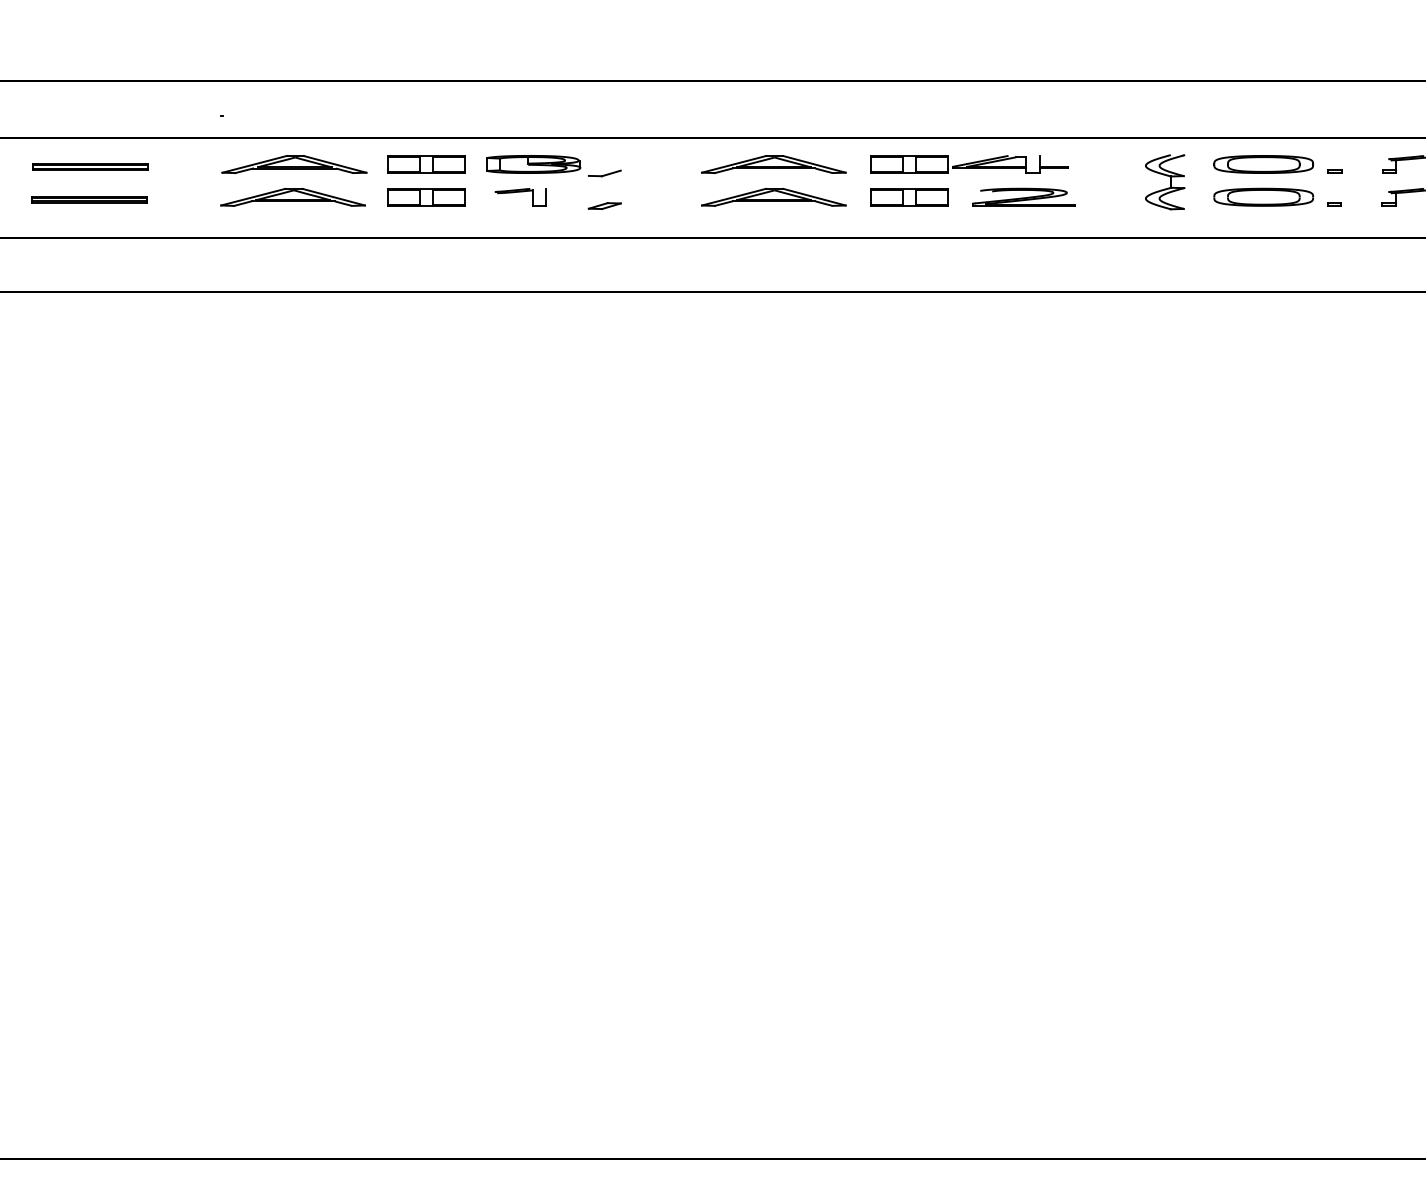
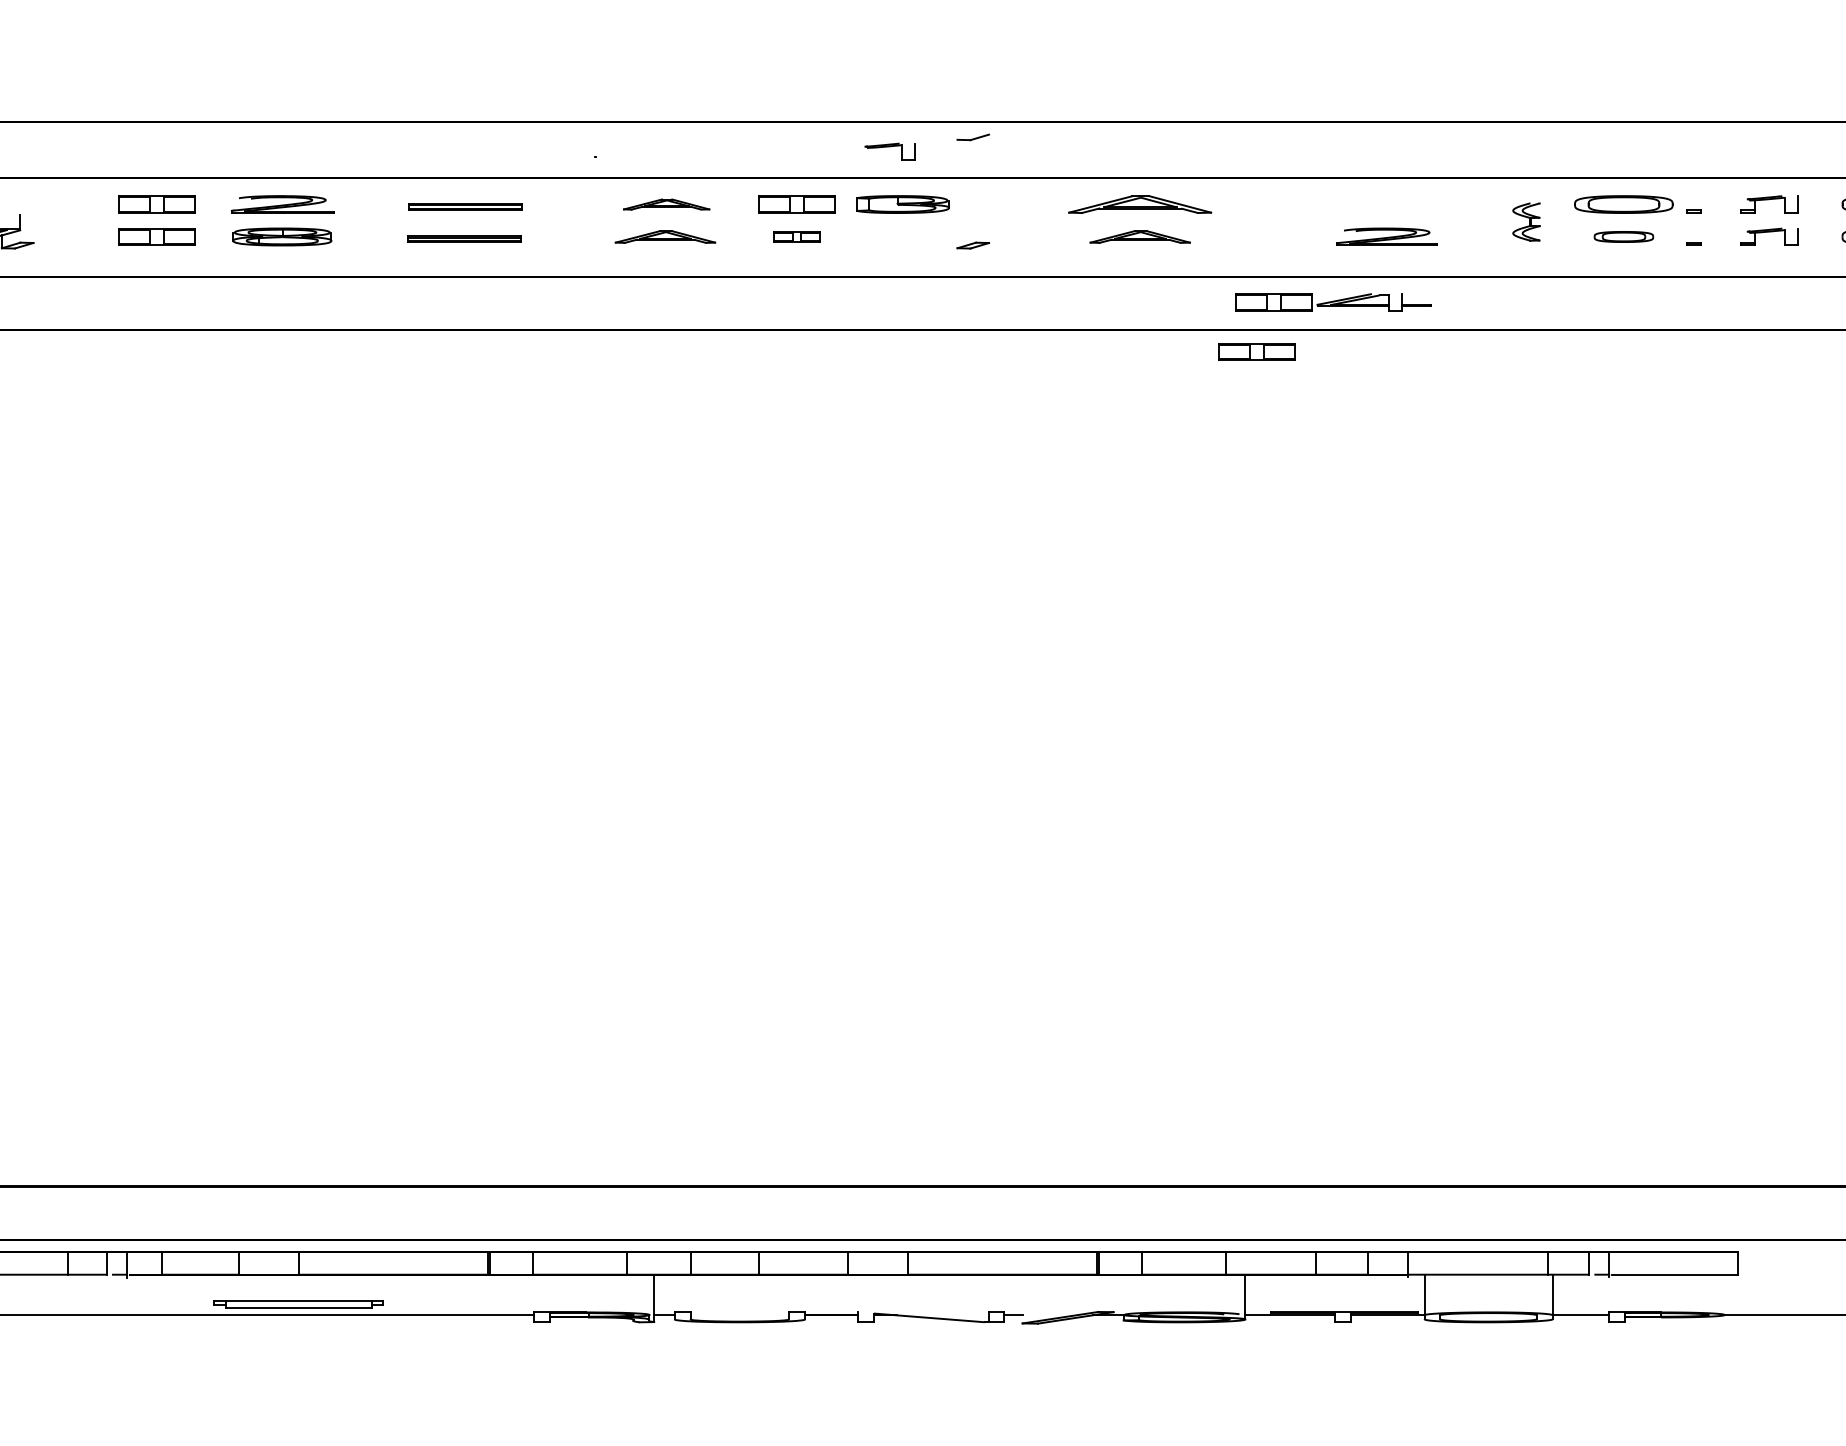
part: (294, 164) -> (666, 204), size x0.6
part: (969, 164) -> (1333, 302), moved
part: (604, 173) -> (972, 137), moved
part: (1165, 181) -> (1526, 221), size x0.7
part: (293, 196) -> (665, 236), size x0.7
part: (425, 196) -> (796, 236), size x0.6
part: (520, 196) -> (889, 151), moved
part: (774, 196) -> (1140, 236), size x0.7
part: (908, 196) -> (1256, 351), moved
part: (1263, 196) -> (1623, 236), size x0.6

